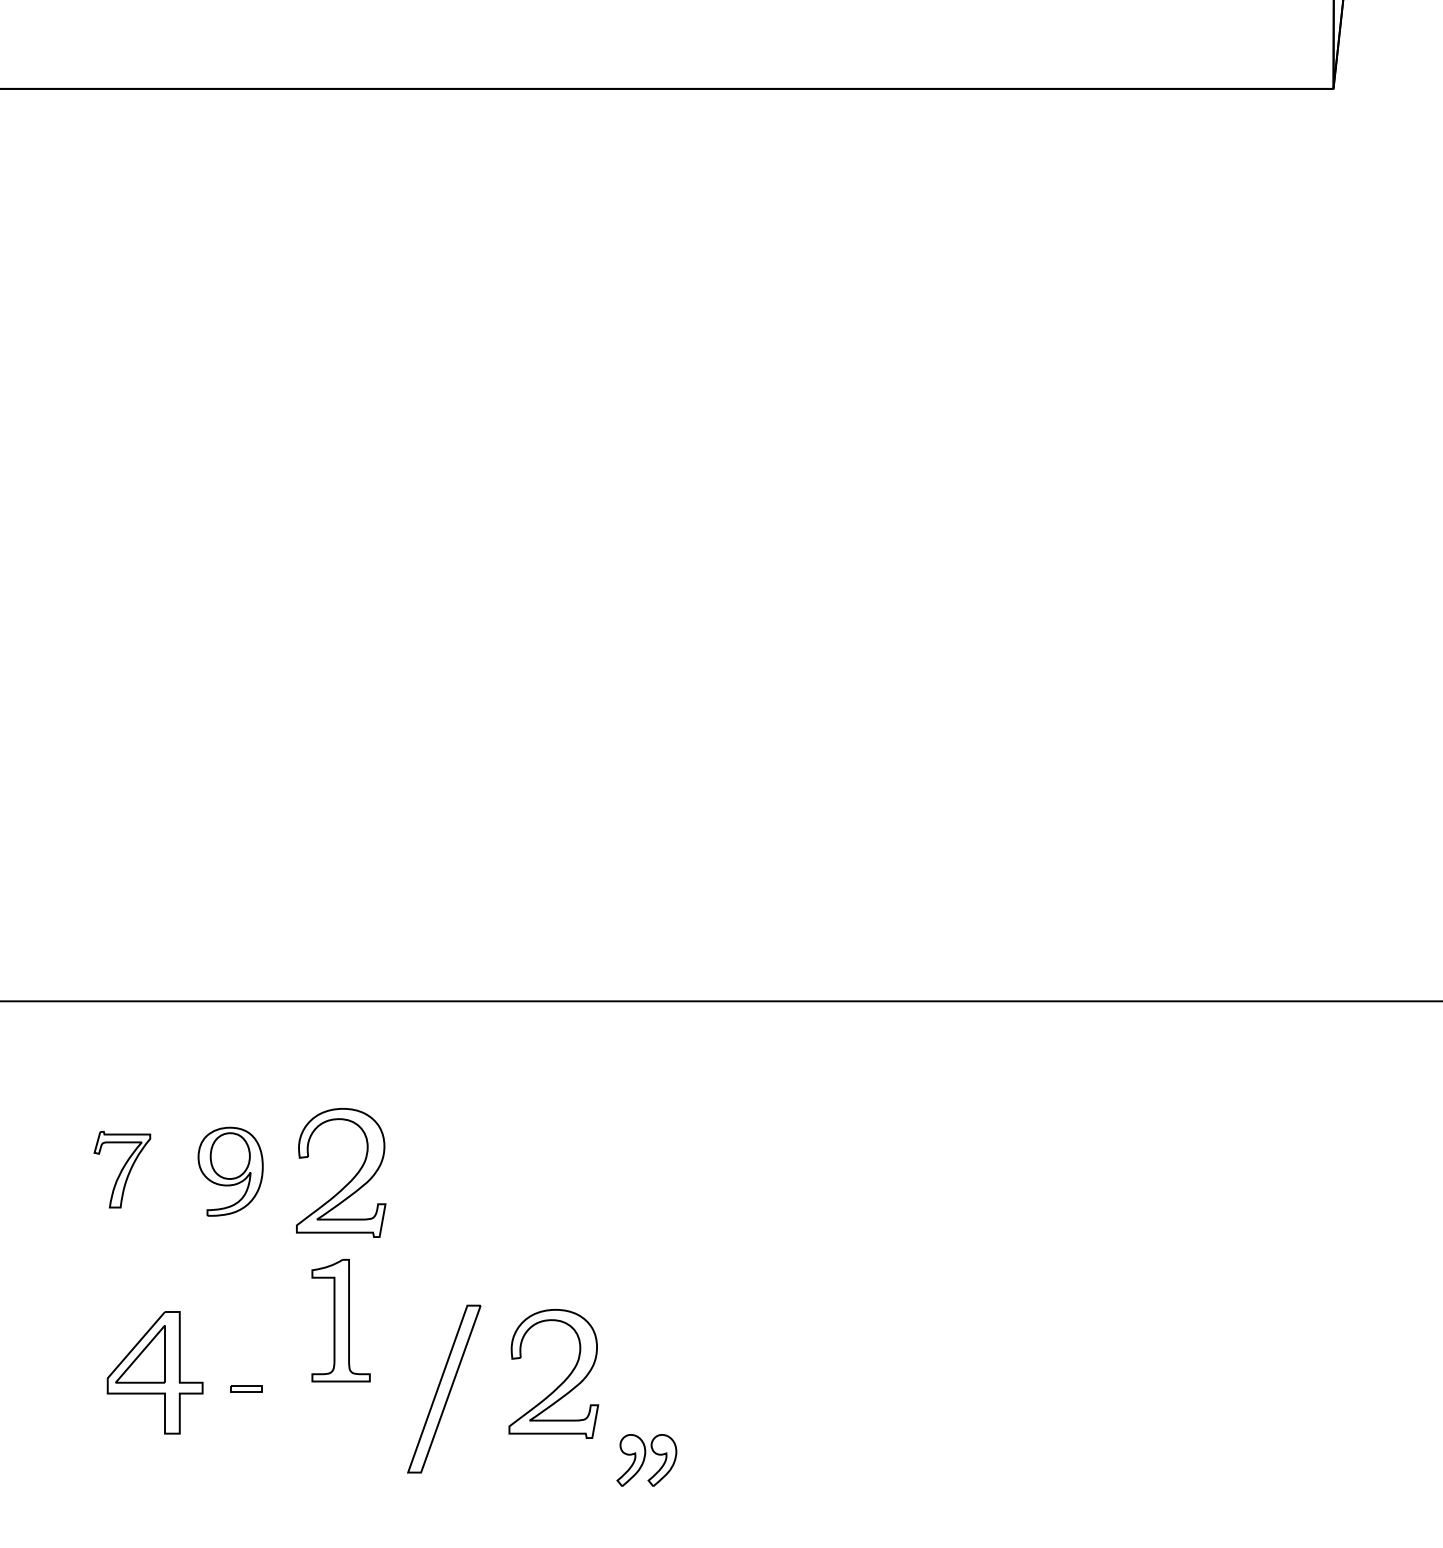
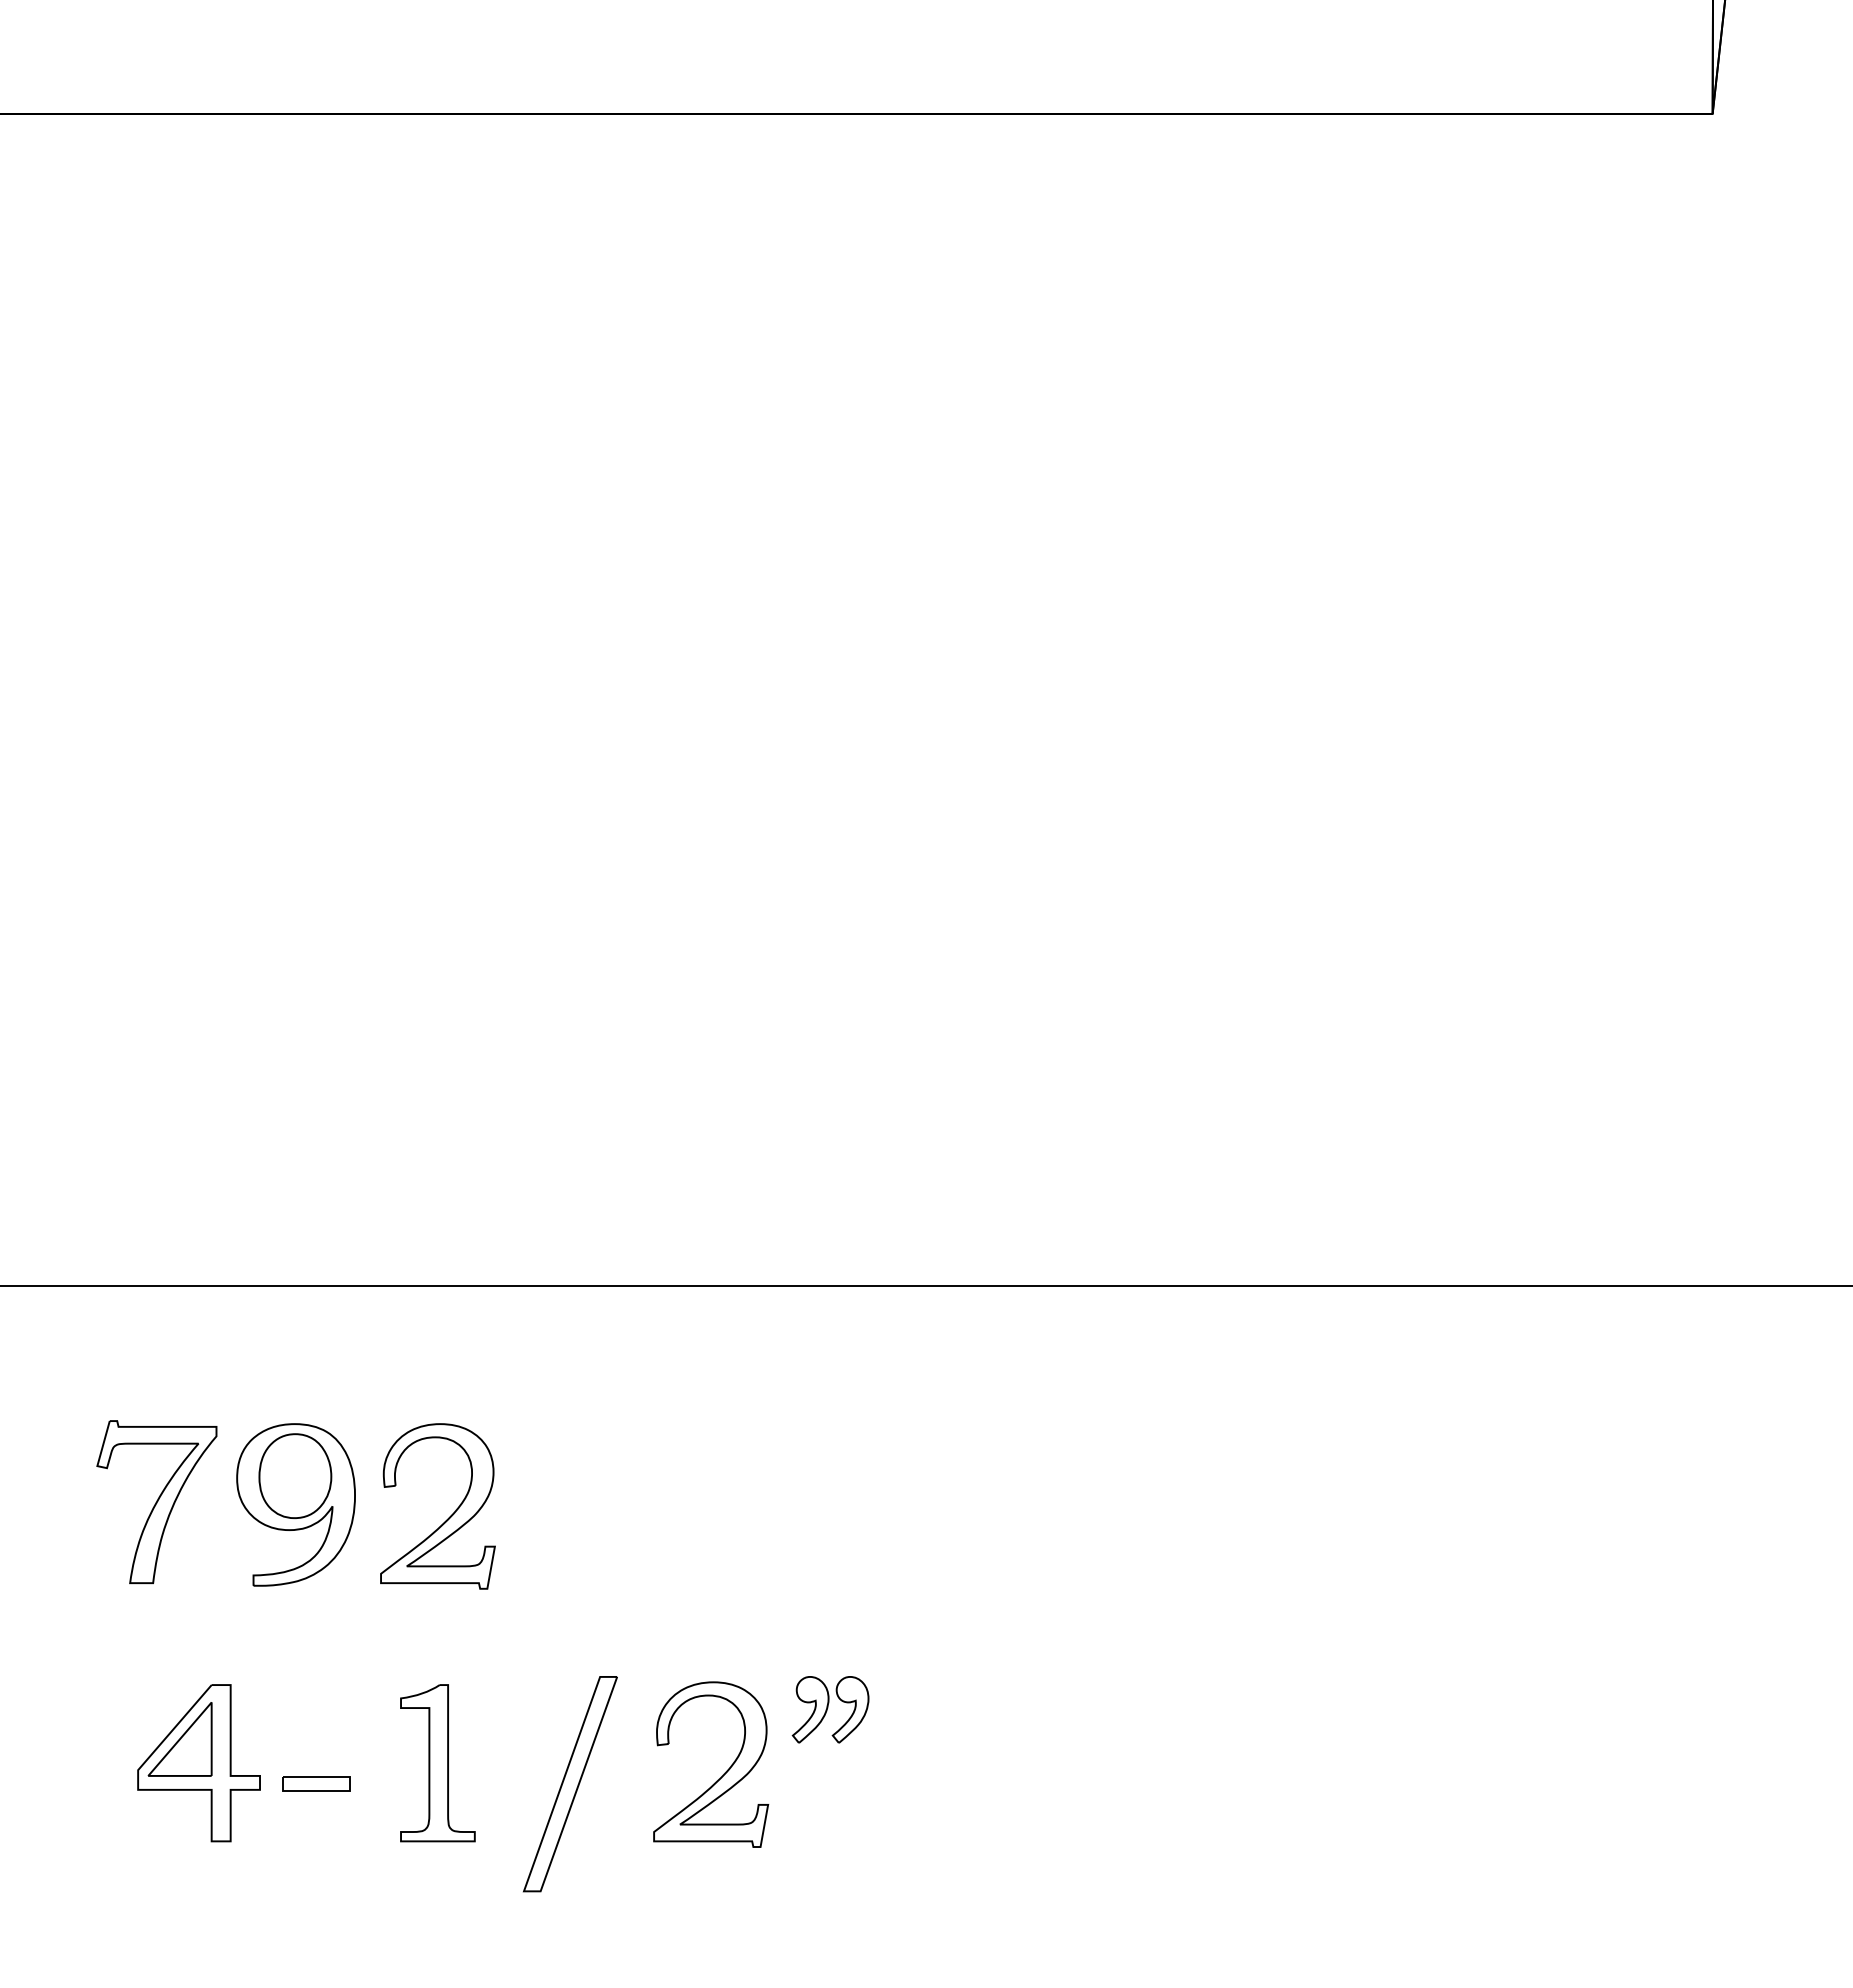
part: (122, 1169) -> (156, 1502), size x1.67
part: (230, 1171) -> (295, 1504), size x1.43
part: (340, 1320) -> (437, 1763), moved
part: (246, 1388) -> (316, 1783), size x1.67
part: (646, 1460) -> (830, 1709), moved

